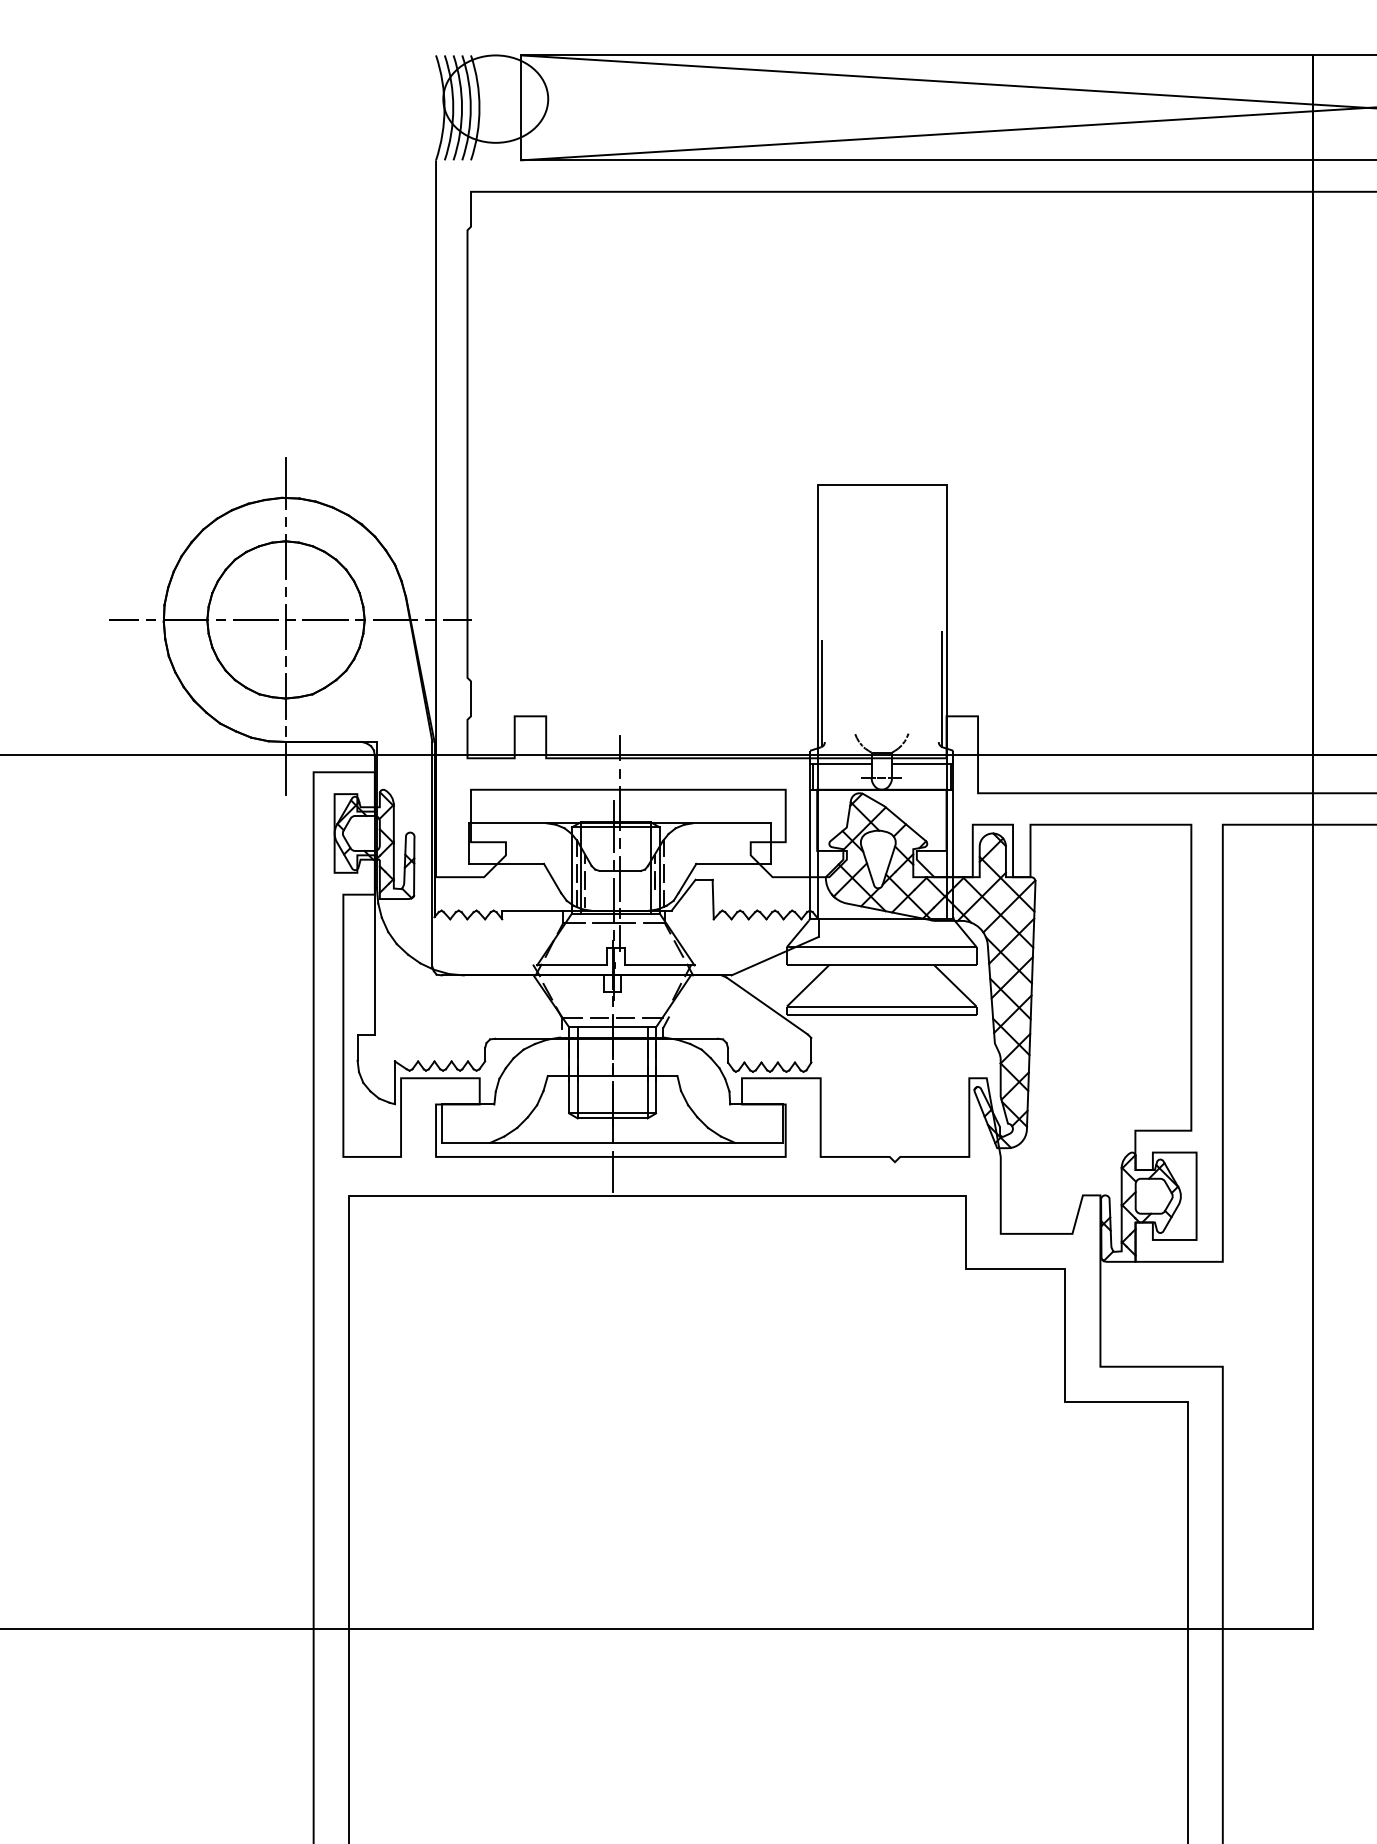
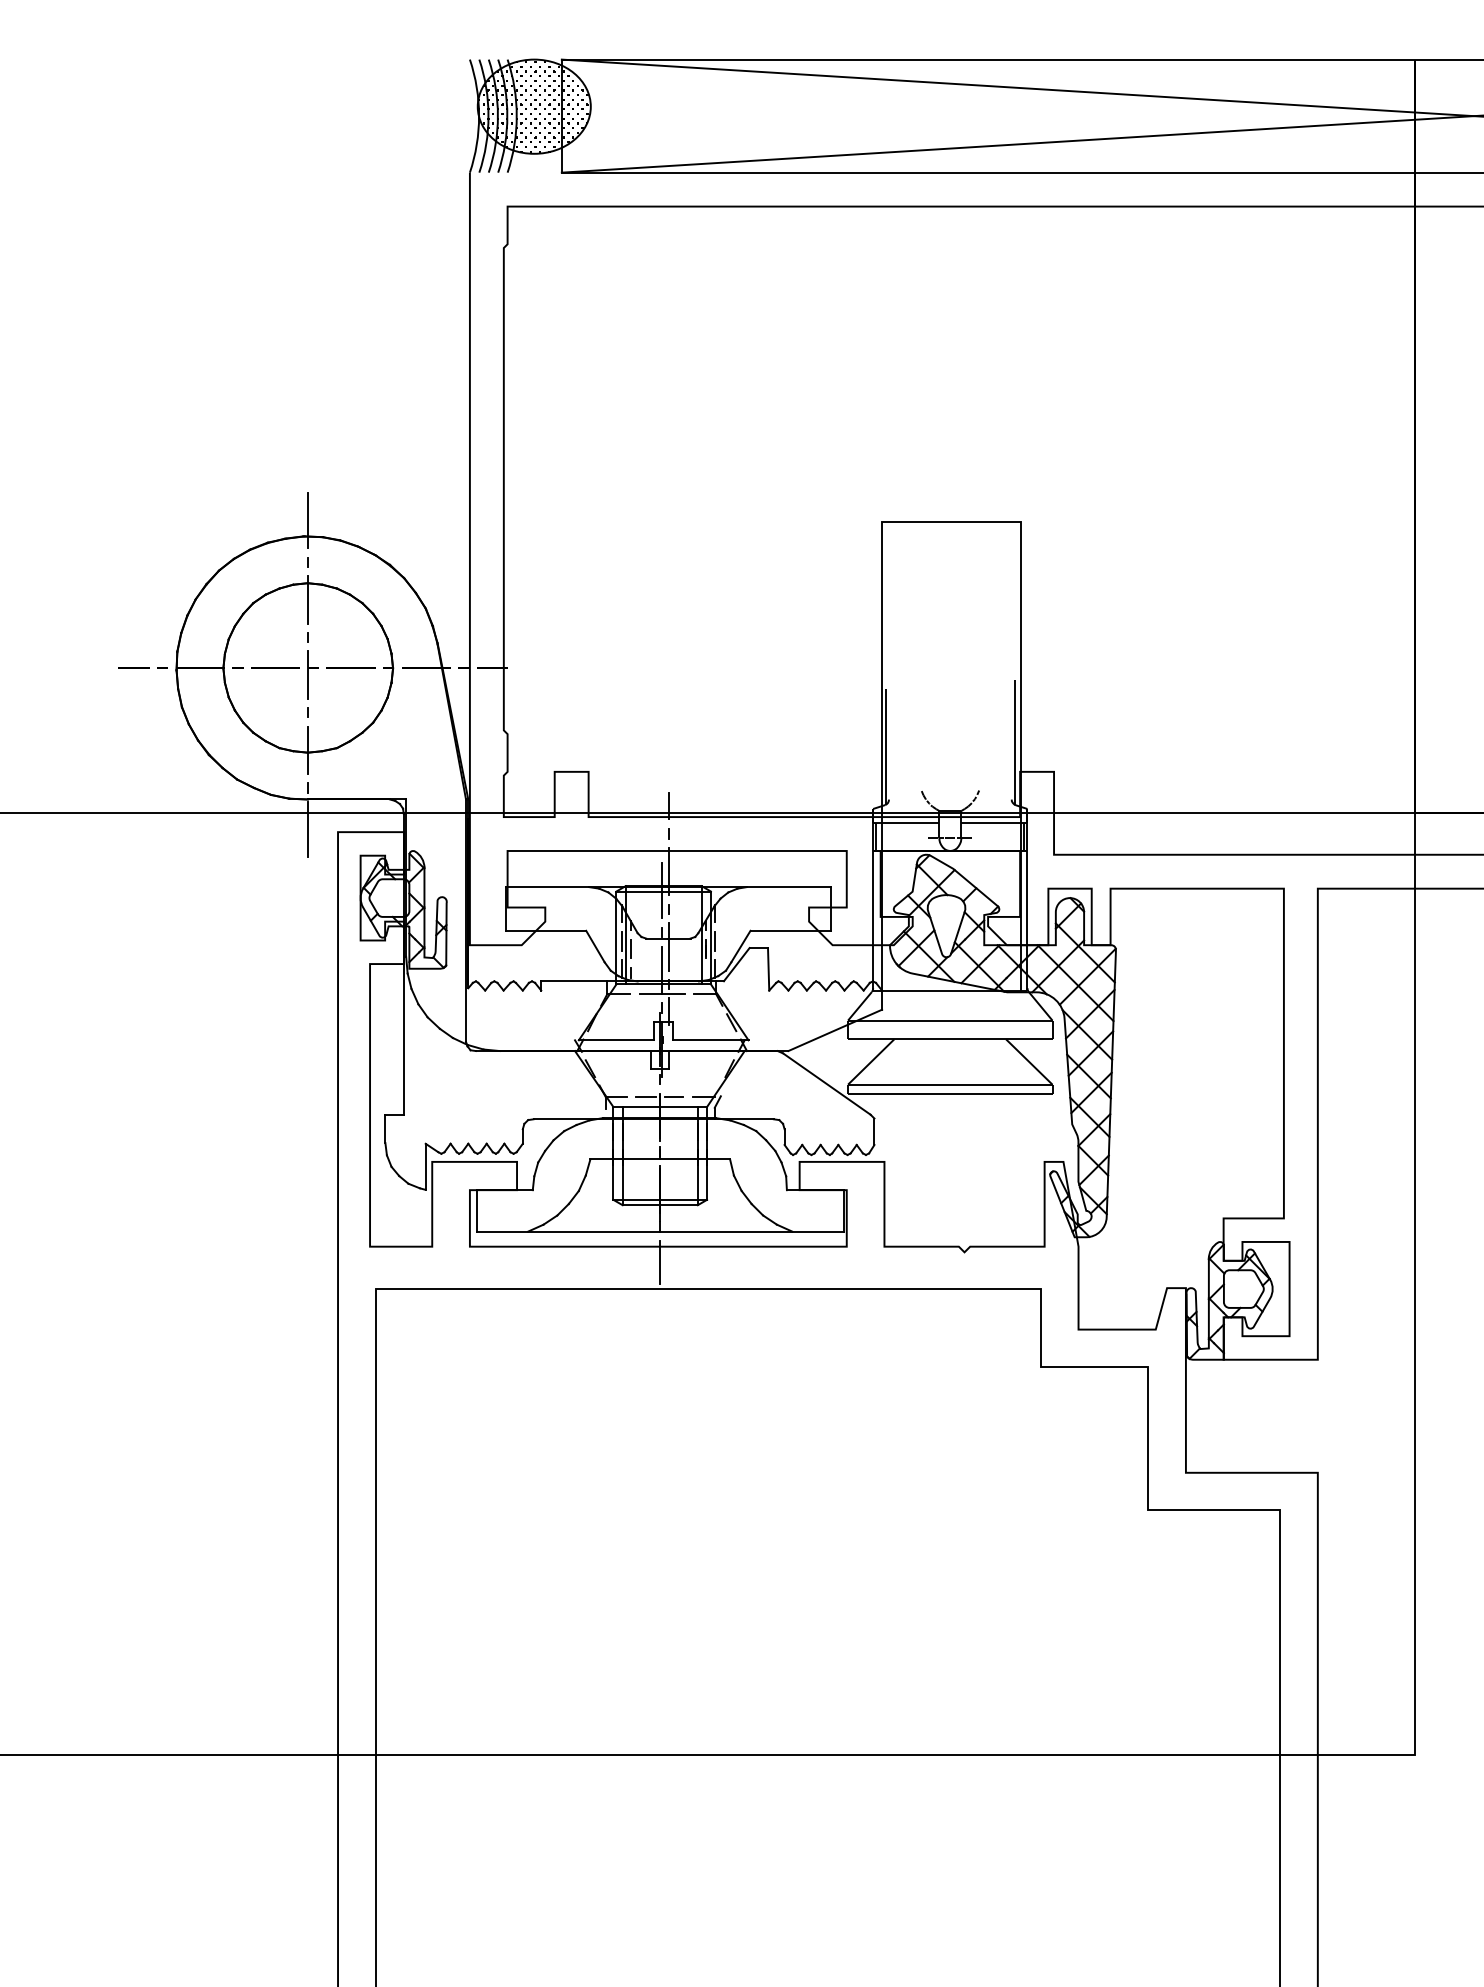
hatch: (494, 98) -> (532, 106), added

